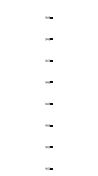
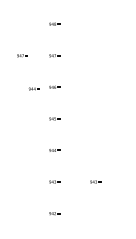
part: (26, 60) -> (21, 55), added
part: (34, 83) -> (33, 88), added
part: (76, 147) -> (94, 182), added

